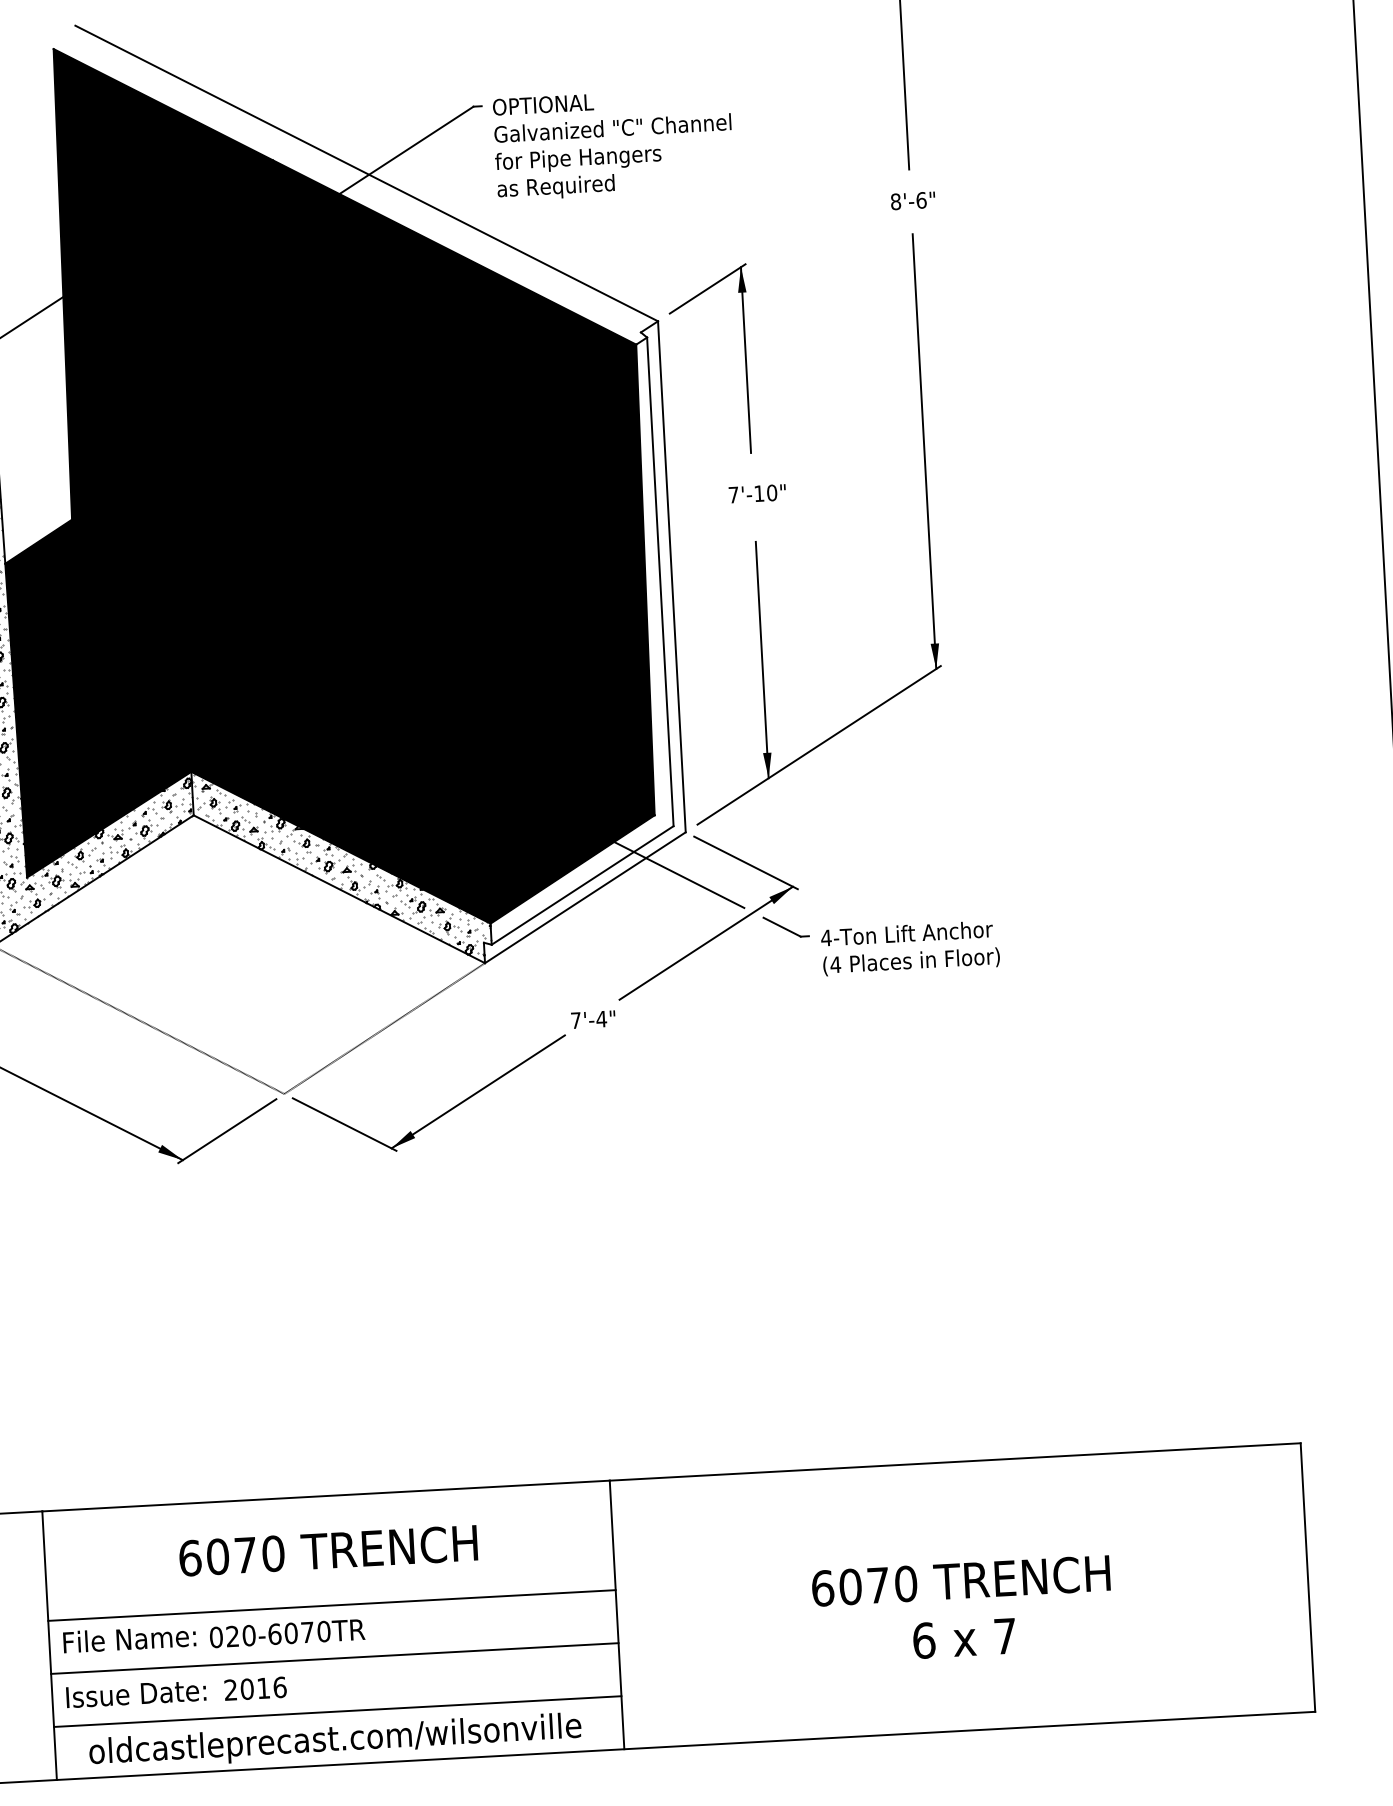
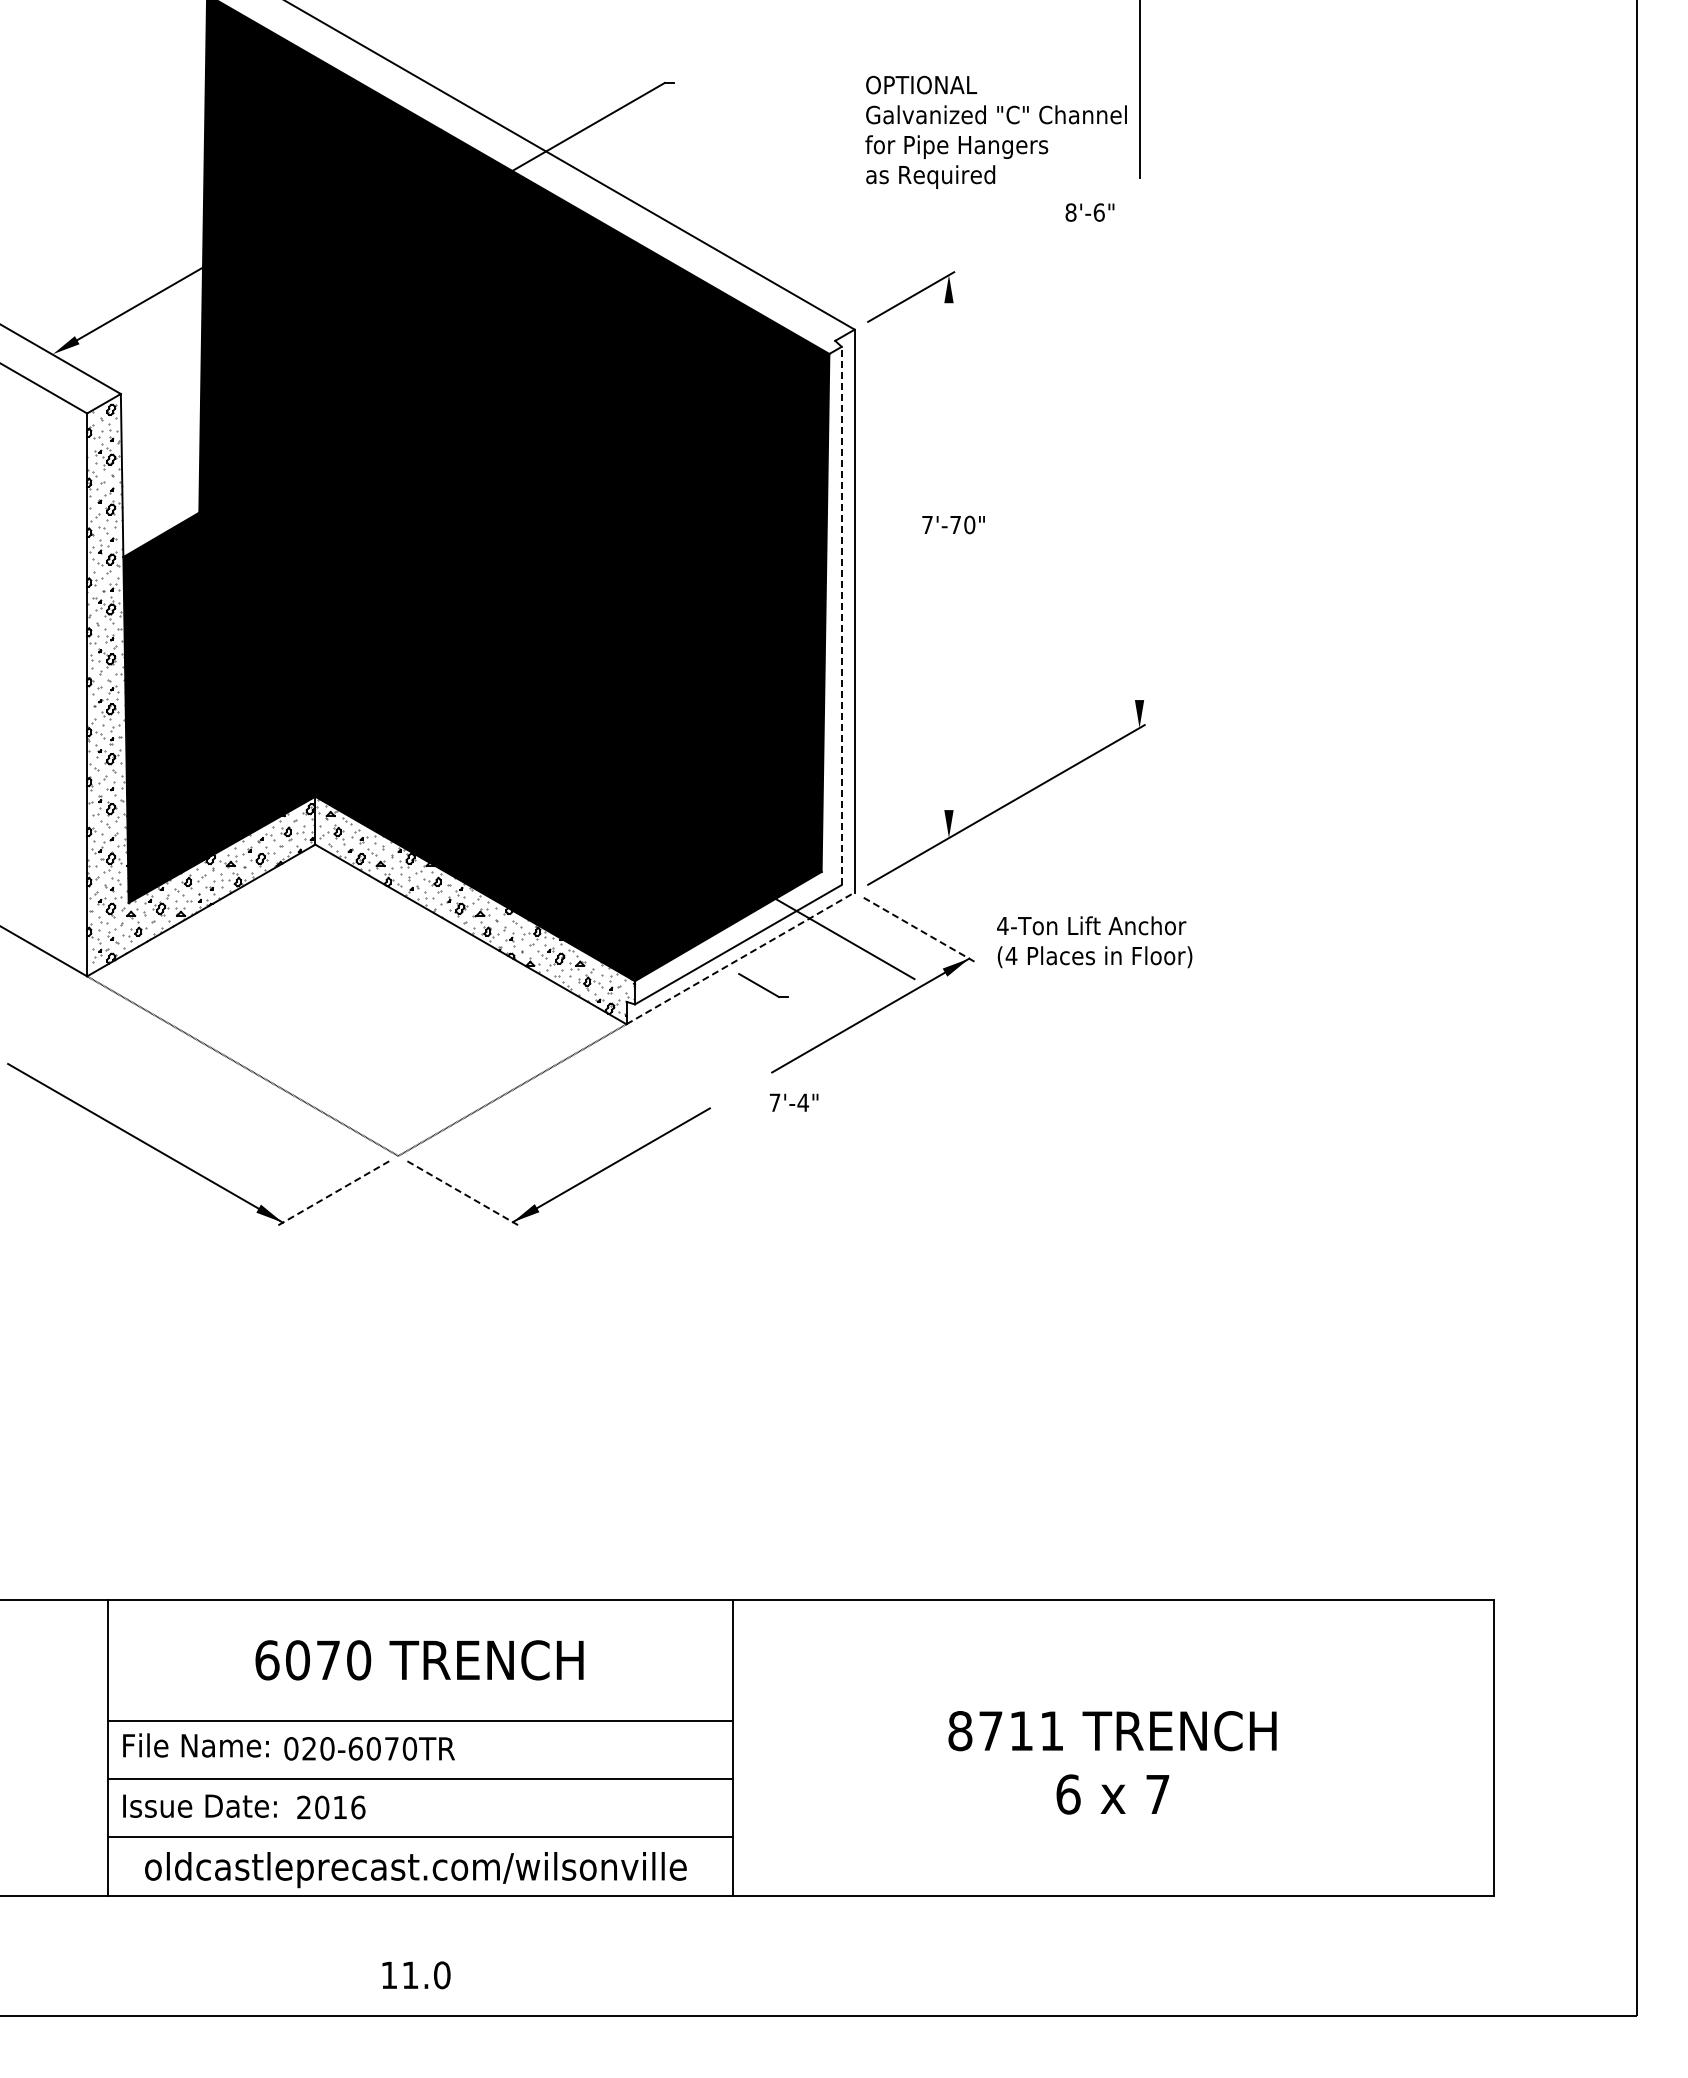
text: (612, 143) -> (995, 131), moved
text: (912, 200) -> (1089, 212), moved
line: (745, 360) -> (948, 377), removed
line: (924, 451) -> (1139, 488), removed
text: (759, 493) -> (955, 524), 7'-10" -> 7'-70"
line: (660, 581) -> (841, 615), solid -> dashed
line: (761, 659) -> (948, 707), removed
line: (746, 862) -> (919, 929), solid -> dashed
line: (585, 897) -> (740, 958), solid -> dashed
part: (786, 927) -> (763, 985), moved
text: (910, 948) -> (1094, 942), moved
text: (593, 1019) -> (794, 1102), moved
line: (344, 1124) -> (462, 1193), solid -> dashed
line: (227, 1131) -> (333, 1193), solid -> dashed
text: (864, 1586) -> (1006, 1731), 6070 -> 8711

